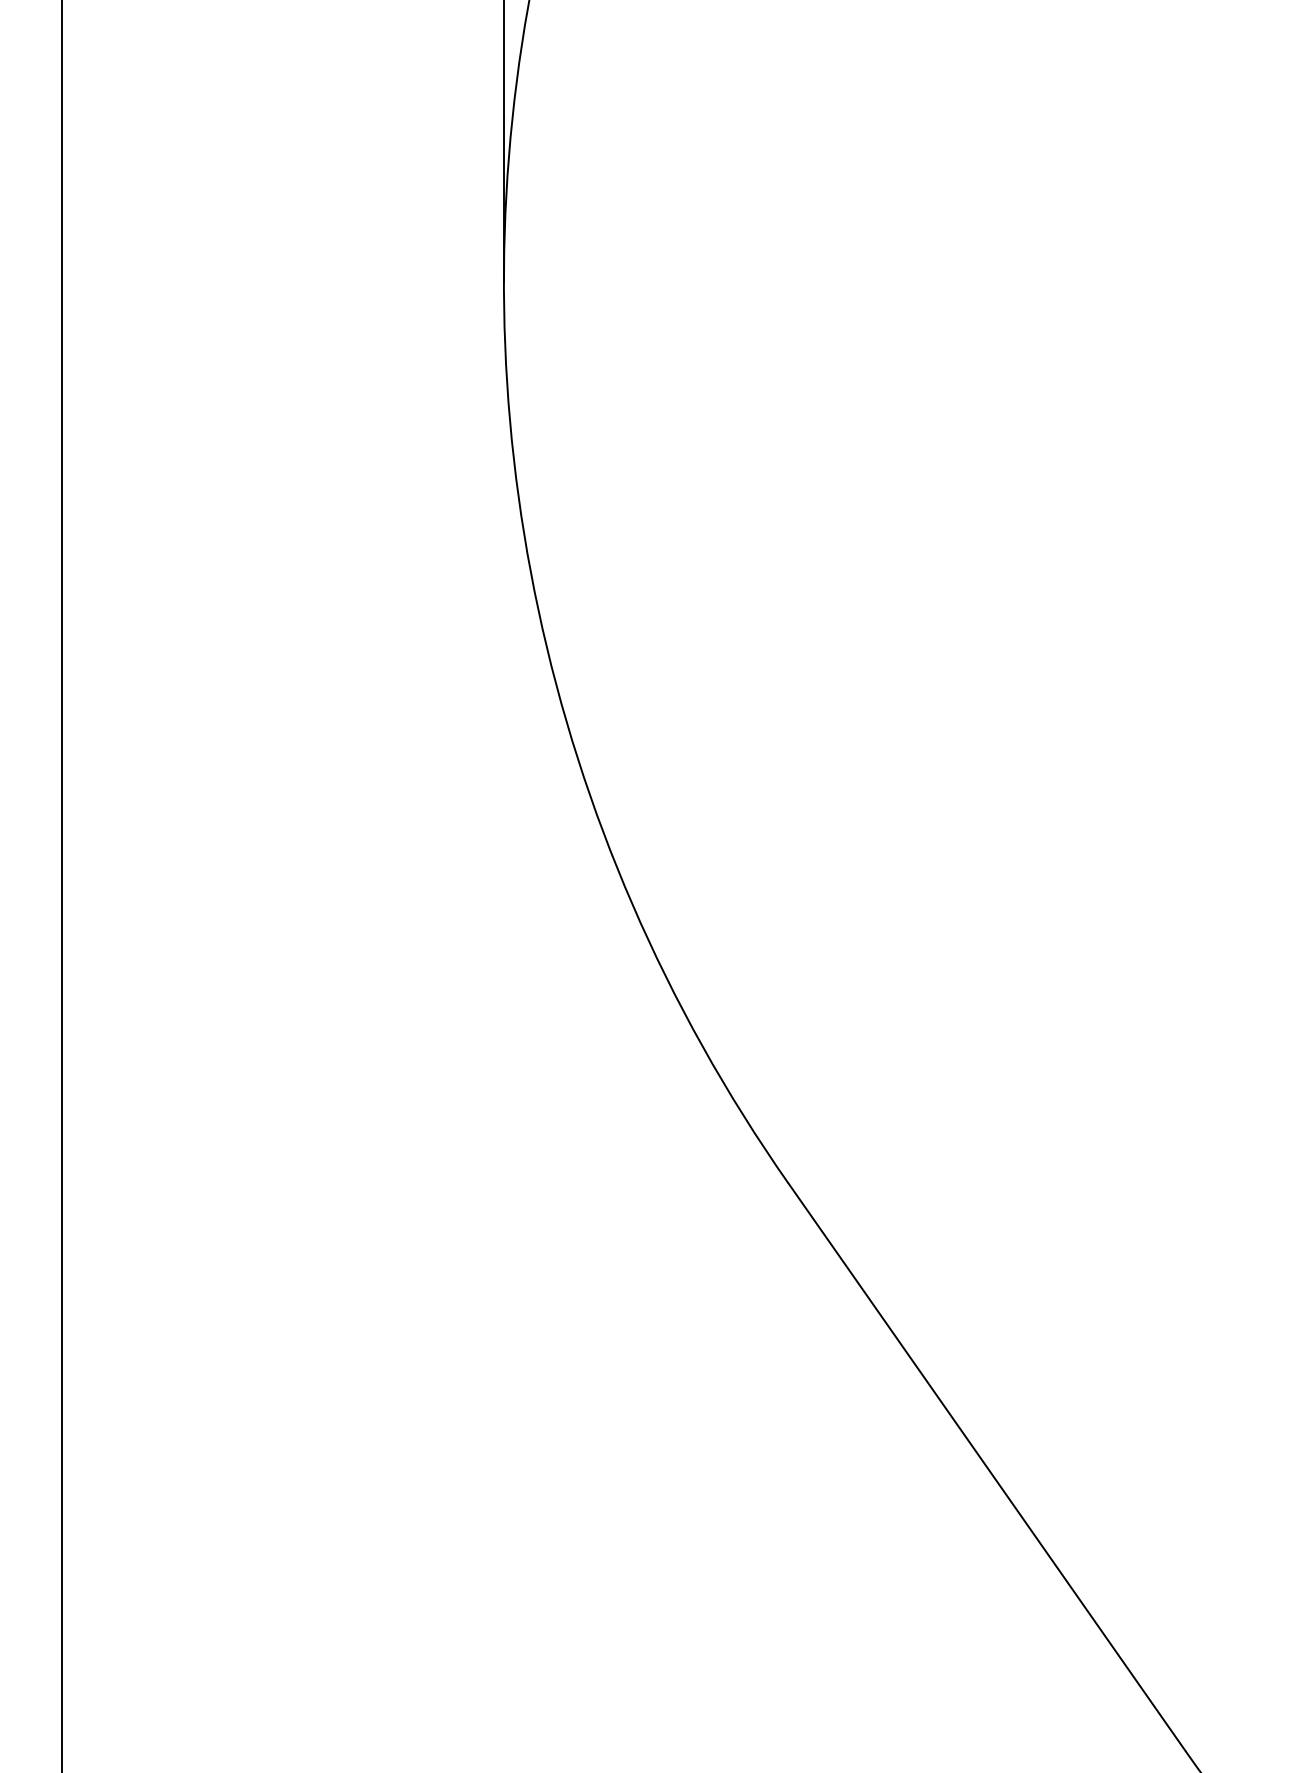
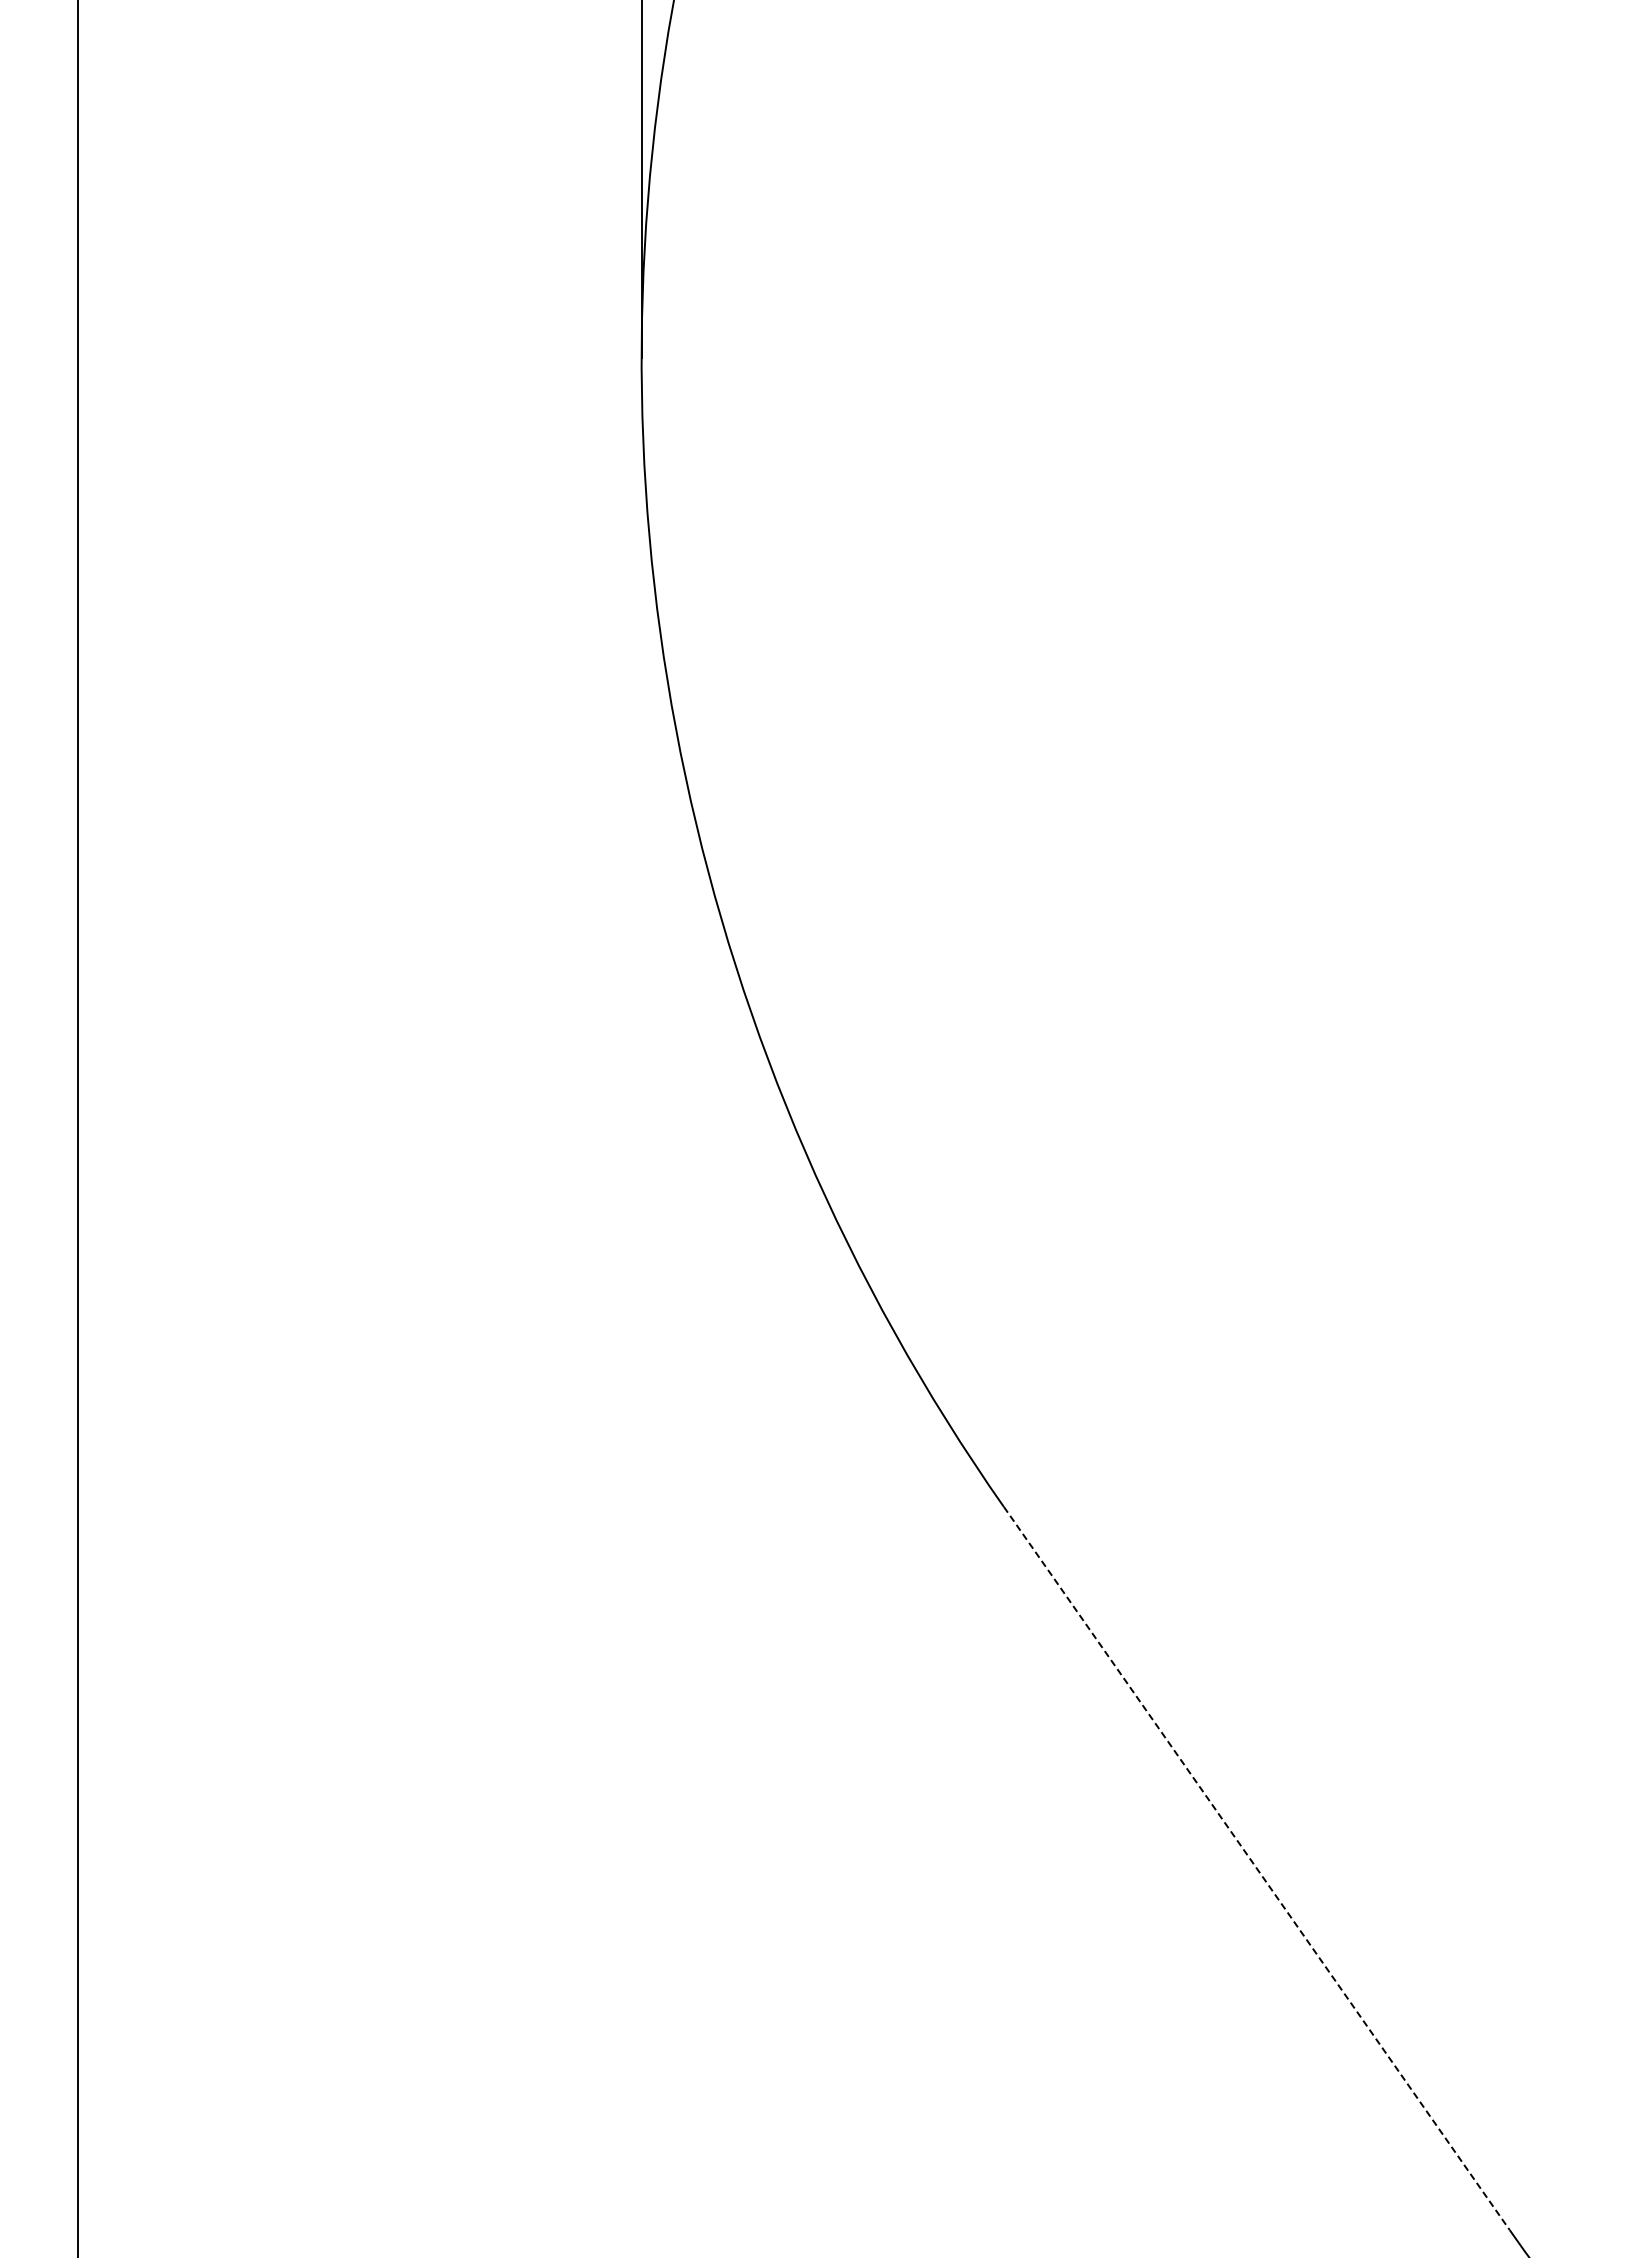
line: (987, 1467) -> (1257, 1868), solid -> dashed

